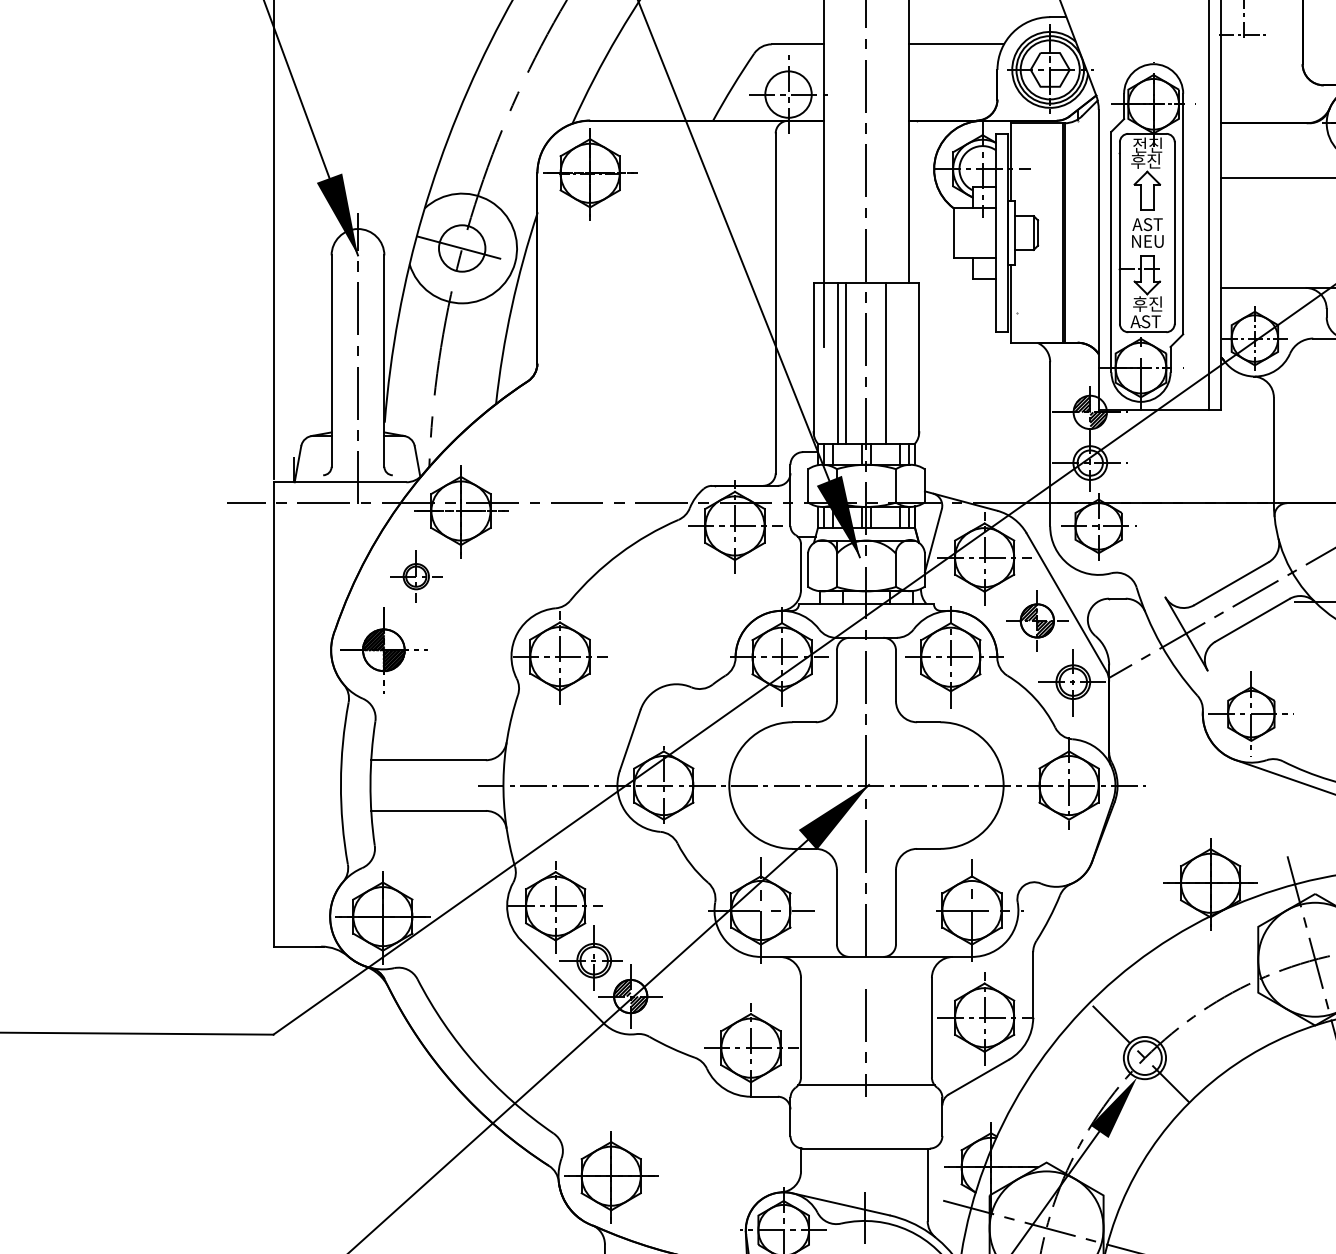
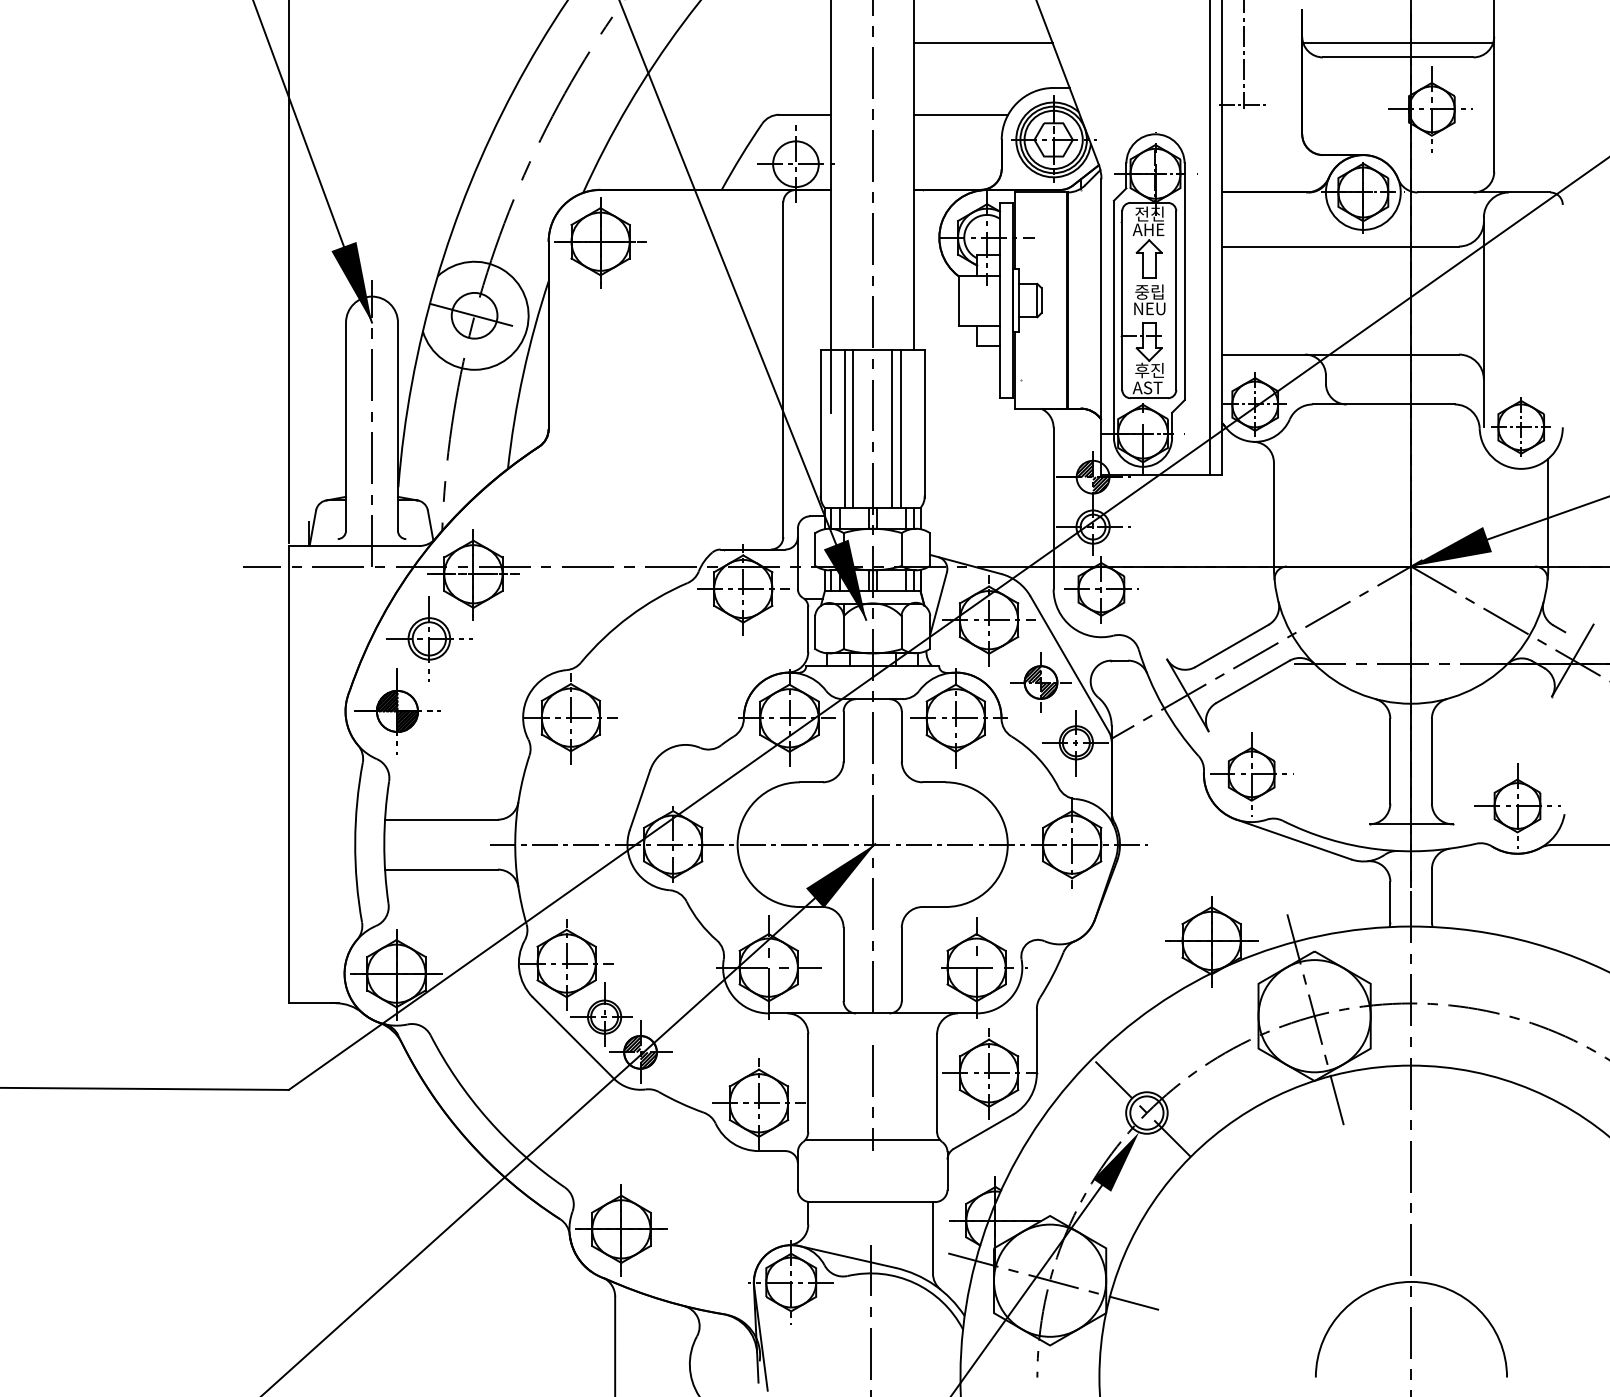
text: (1146, 160) -> (1148, 229), 후진 -> AHE
text: (1147, 223) -> (1149, 291), AST -> 중립
line: (894, 362) -> (900, 428), added
part: (416, 576) -> (429, 638), size x1.67

